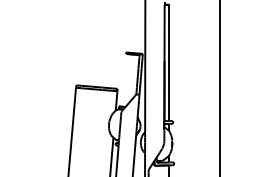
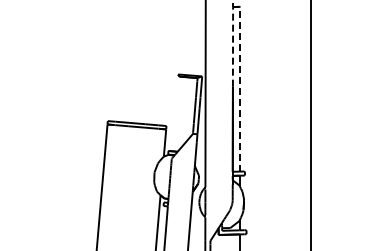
line: (164, 32) -> (233, 46), solid -> dashed
line: (169, 62) -> (239, 88), solid -> dashed

